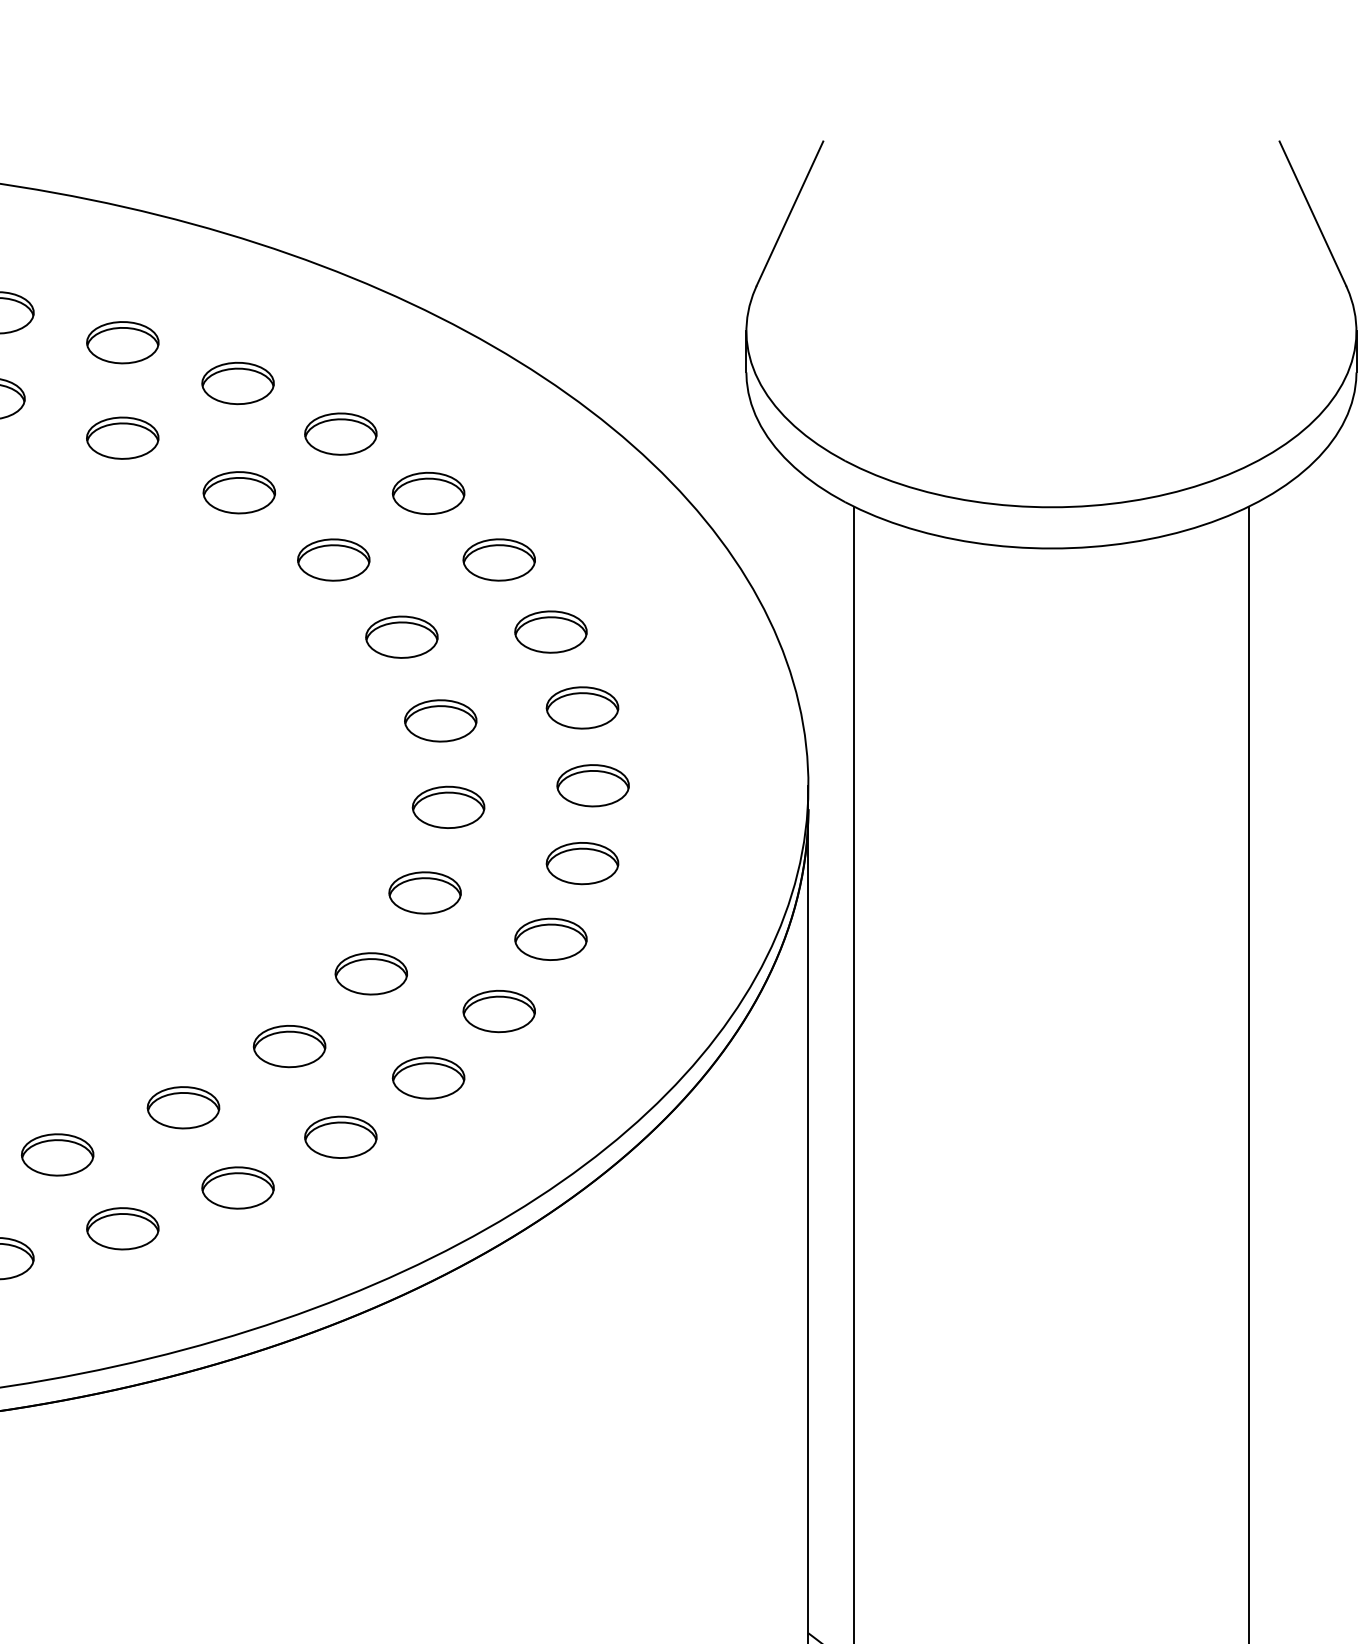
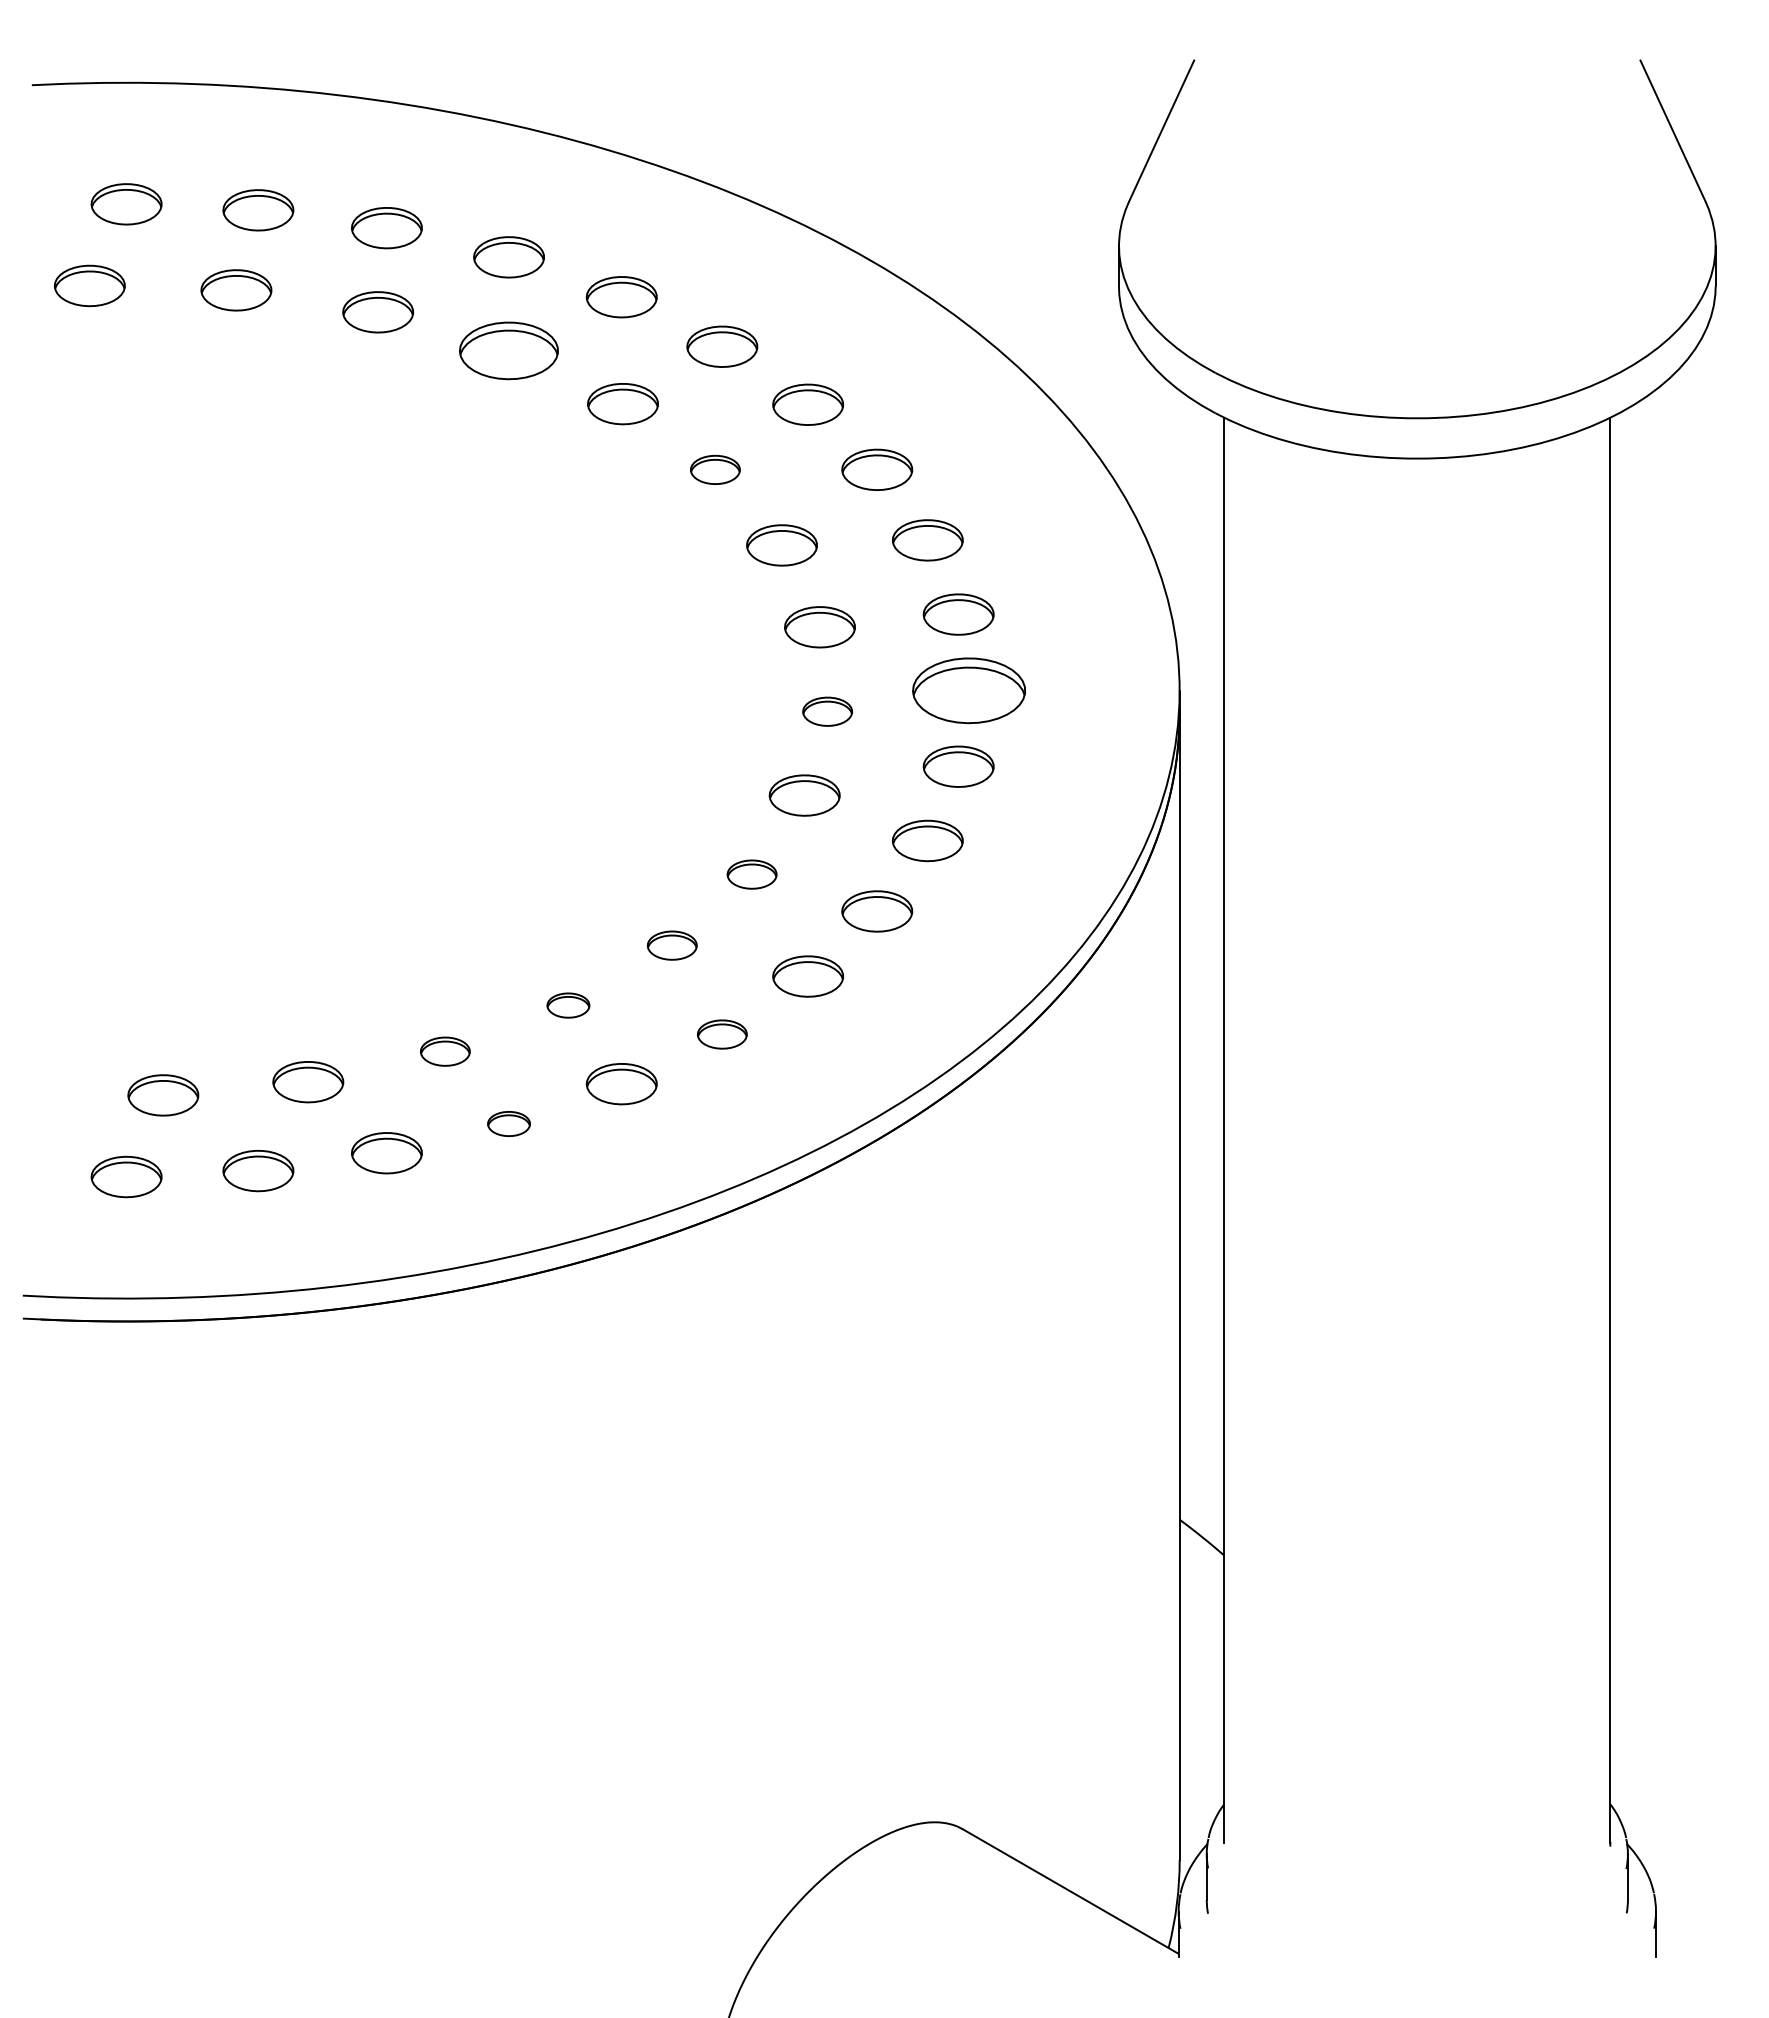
part: (122, 437) -> (508, 350), size x1.4
part: (333, 559) -> (715, 469), size x0.7
part: (592, 785) -> (968, 690), size x1.6
part: (448, 807) -> (827, 711), size x0.7
part: (370, 973) -> (751, 874), size x0.7
part: (289, 1046) -> (672, 945), size x0.7
part: (183, 1107) -> (568, 1005), size x0.6
part: (341, 1137) -> (722, 1034), size x0.7
part: (57, 1154) -> (445, 1051), size x0.7
part: (122, 1228) -> (508, 1123), size x0.6

